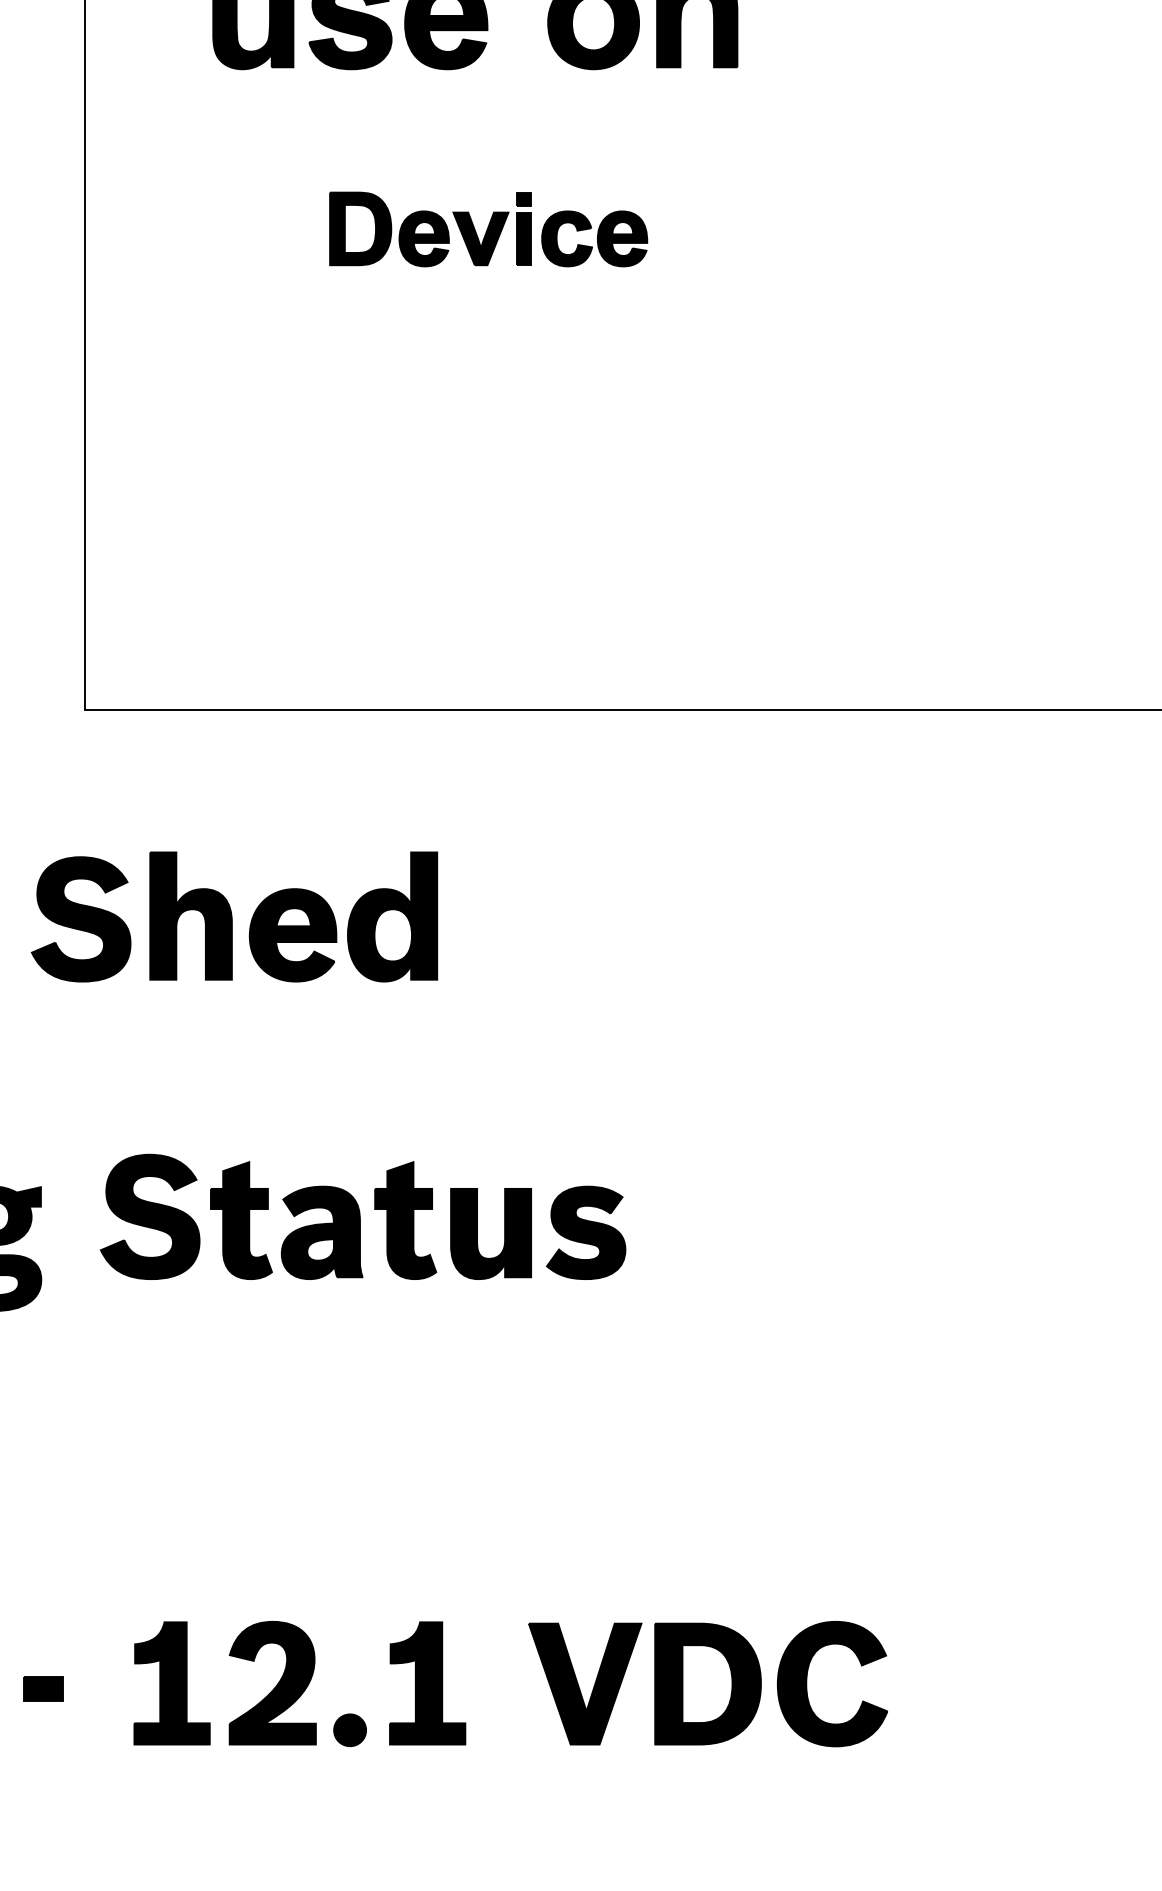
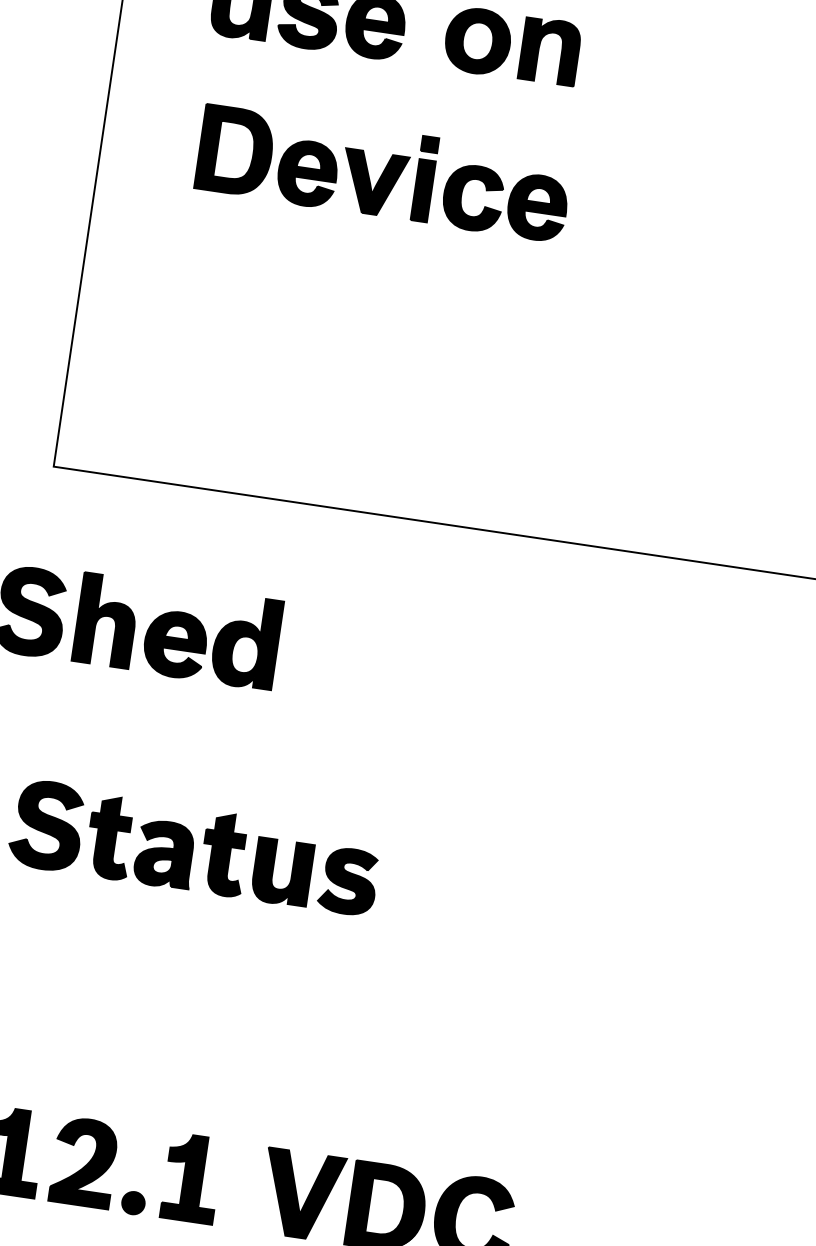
part: (488, 229) -> (383, 173), size x1.67

